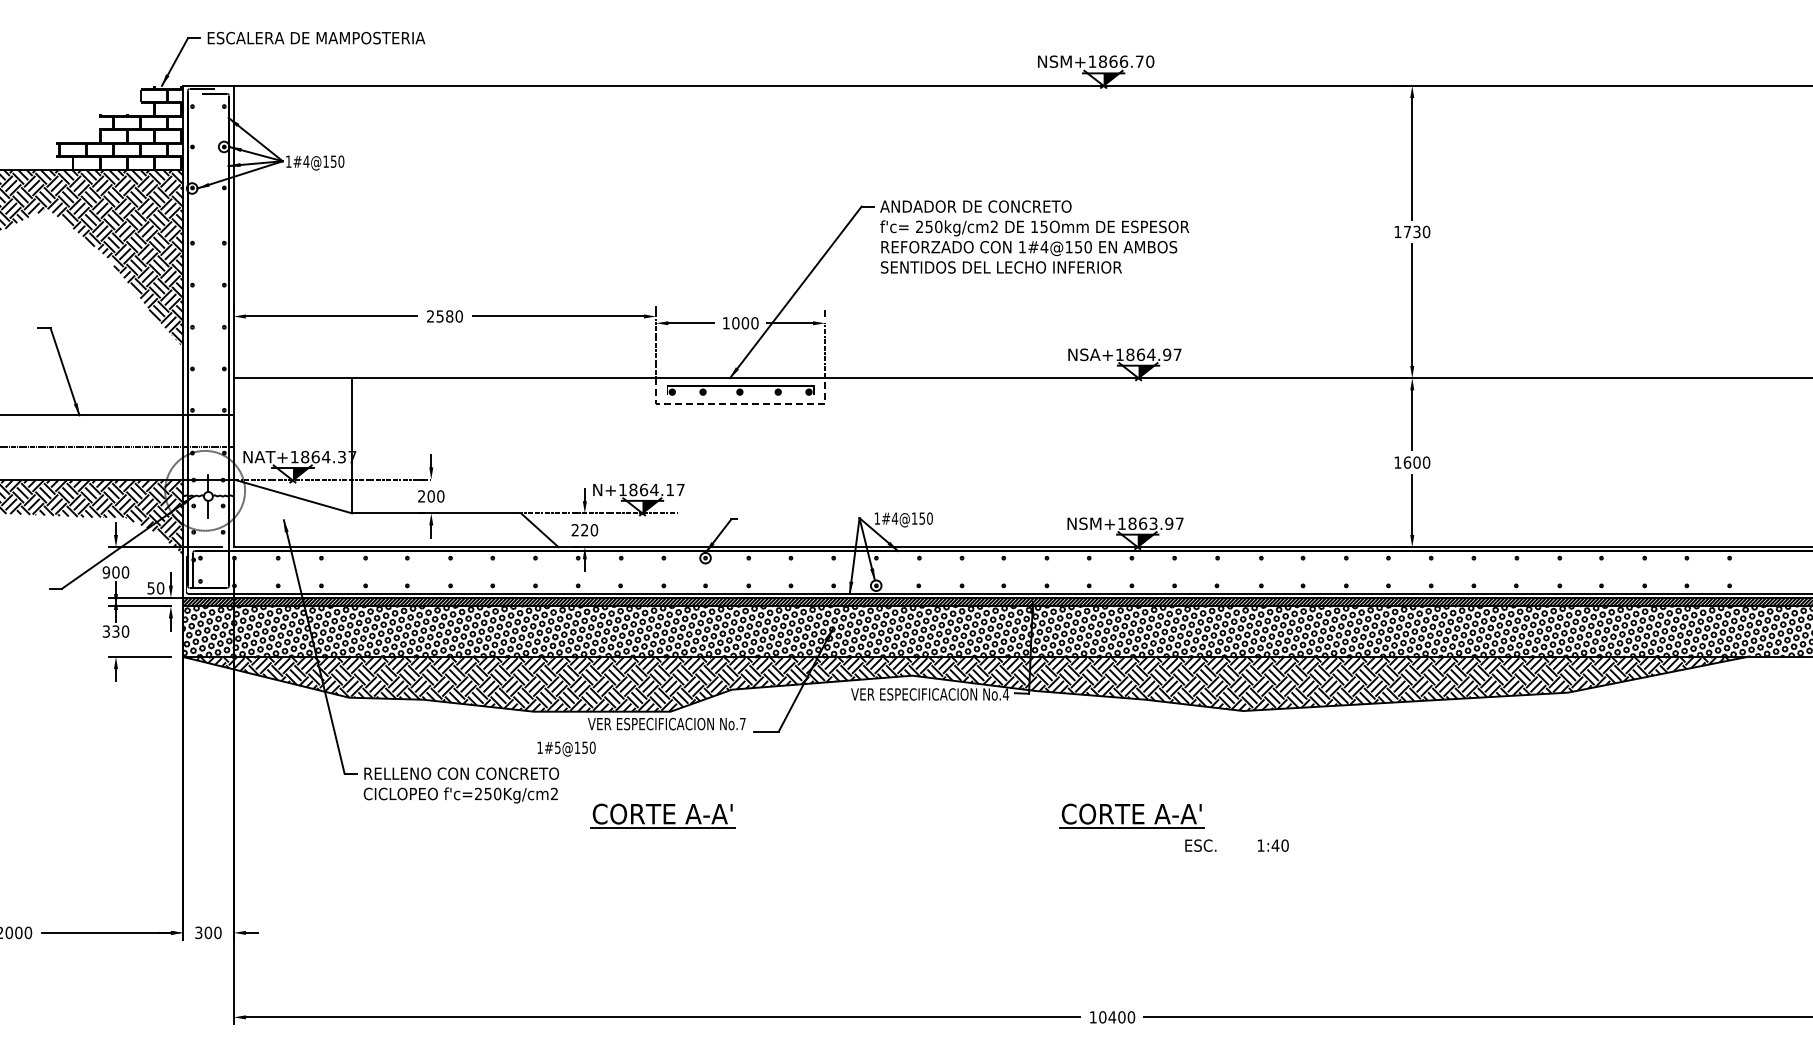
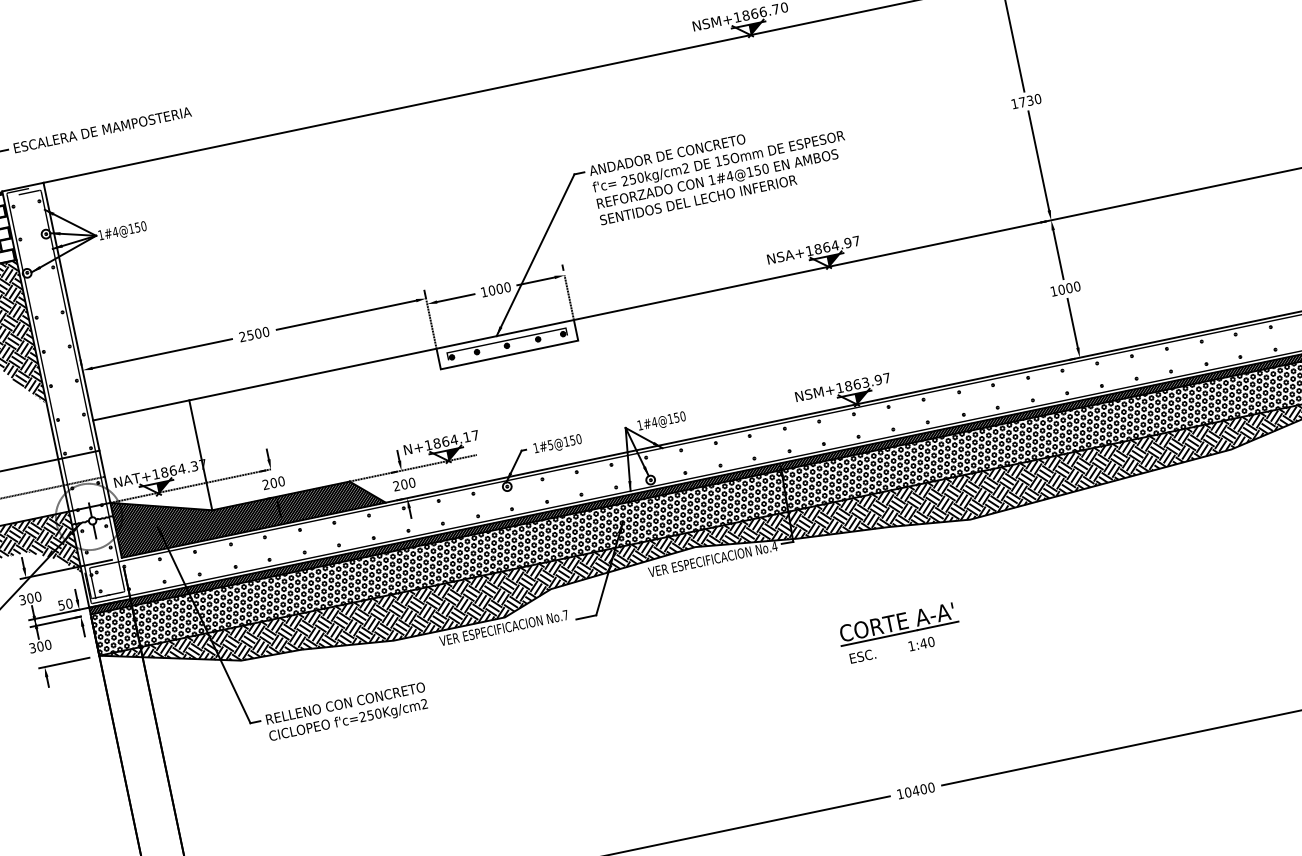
text: (449, 316) -> (258, 333), 2580 -> 2500
line: (741, 403) -> (510, 354), dashed -> solid
text: (1407, 462) -> (1061, 289), 1600 -> 1000
hatch: (395, 513) -> (247, 503), added
text: (584, 530) -> (404, 484), 220 -> 200
text: (106, 572) -> (22, 600), 900 -> 300
text: (115, 631) -> (40, 646), 330 -> 300
text: (566, 748) -> (557, 444), moved
part: (662, 815) -> (515, 703), removed
text: (1236, 845) -> (891, 650), moved

